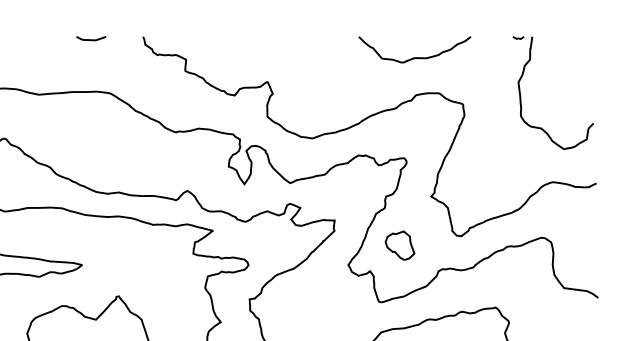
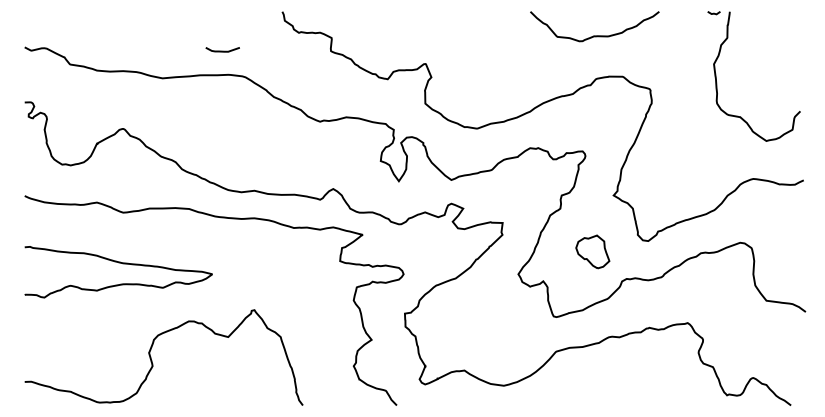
curve: (91, 39) -> (222, 50), moved
part: (399, 245) -> (592, 251), moved

